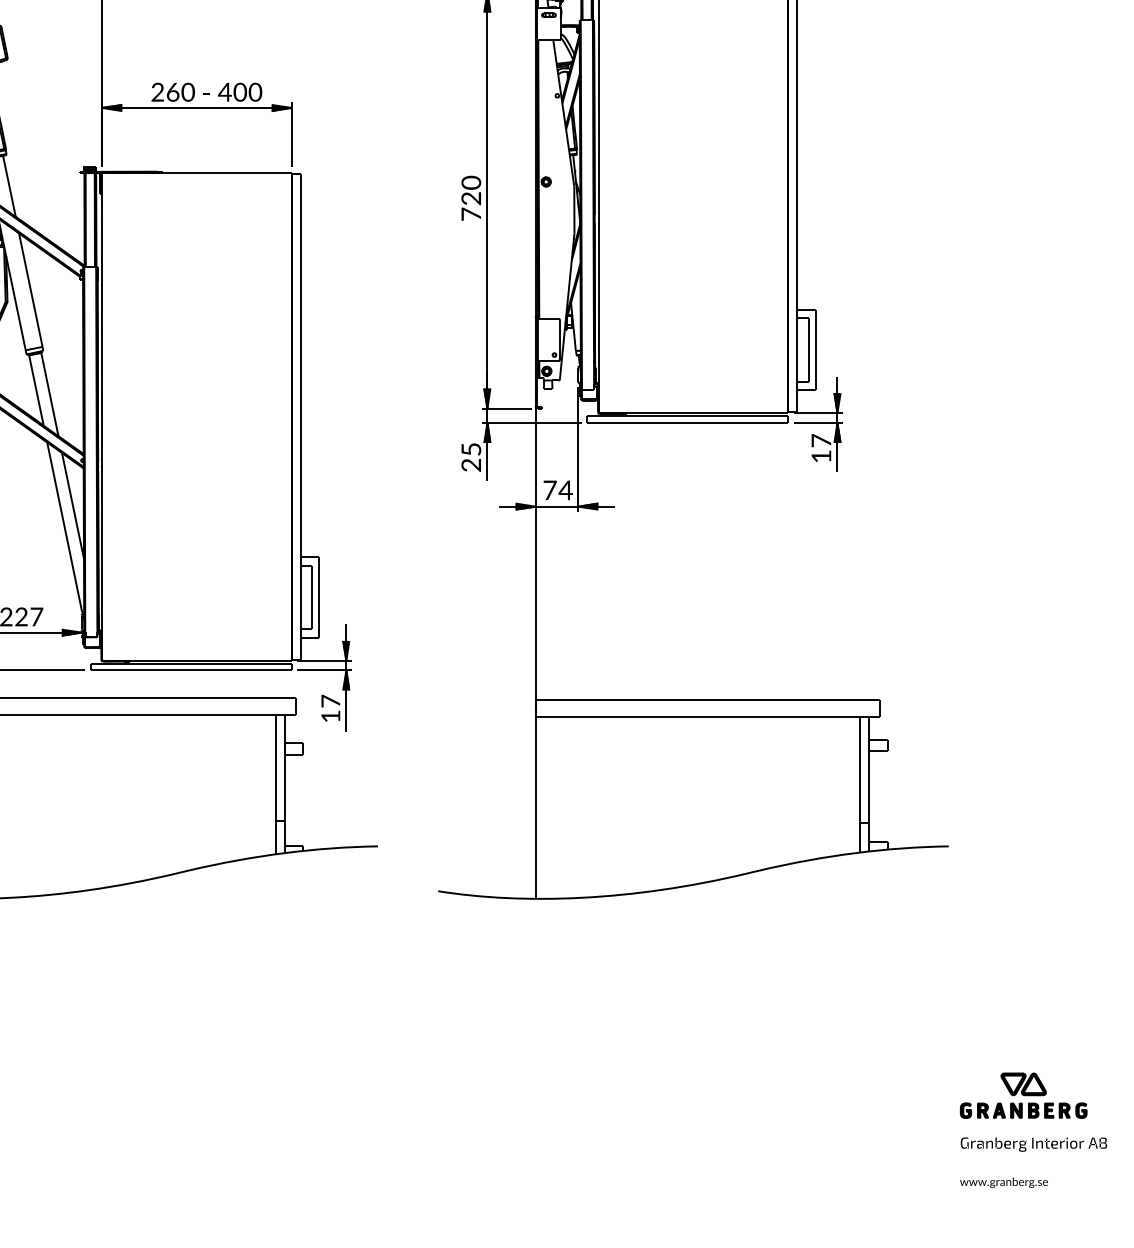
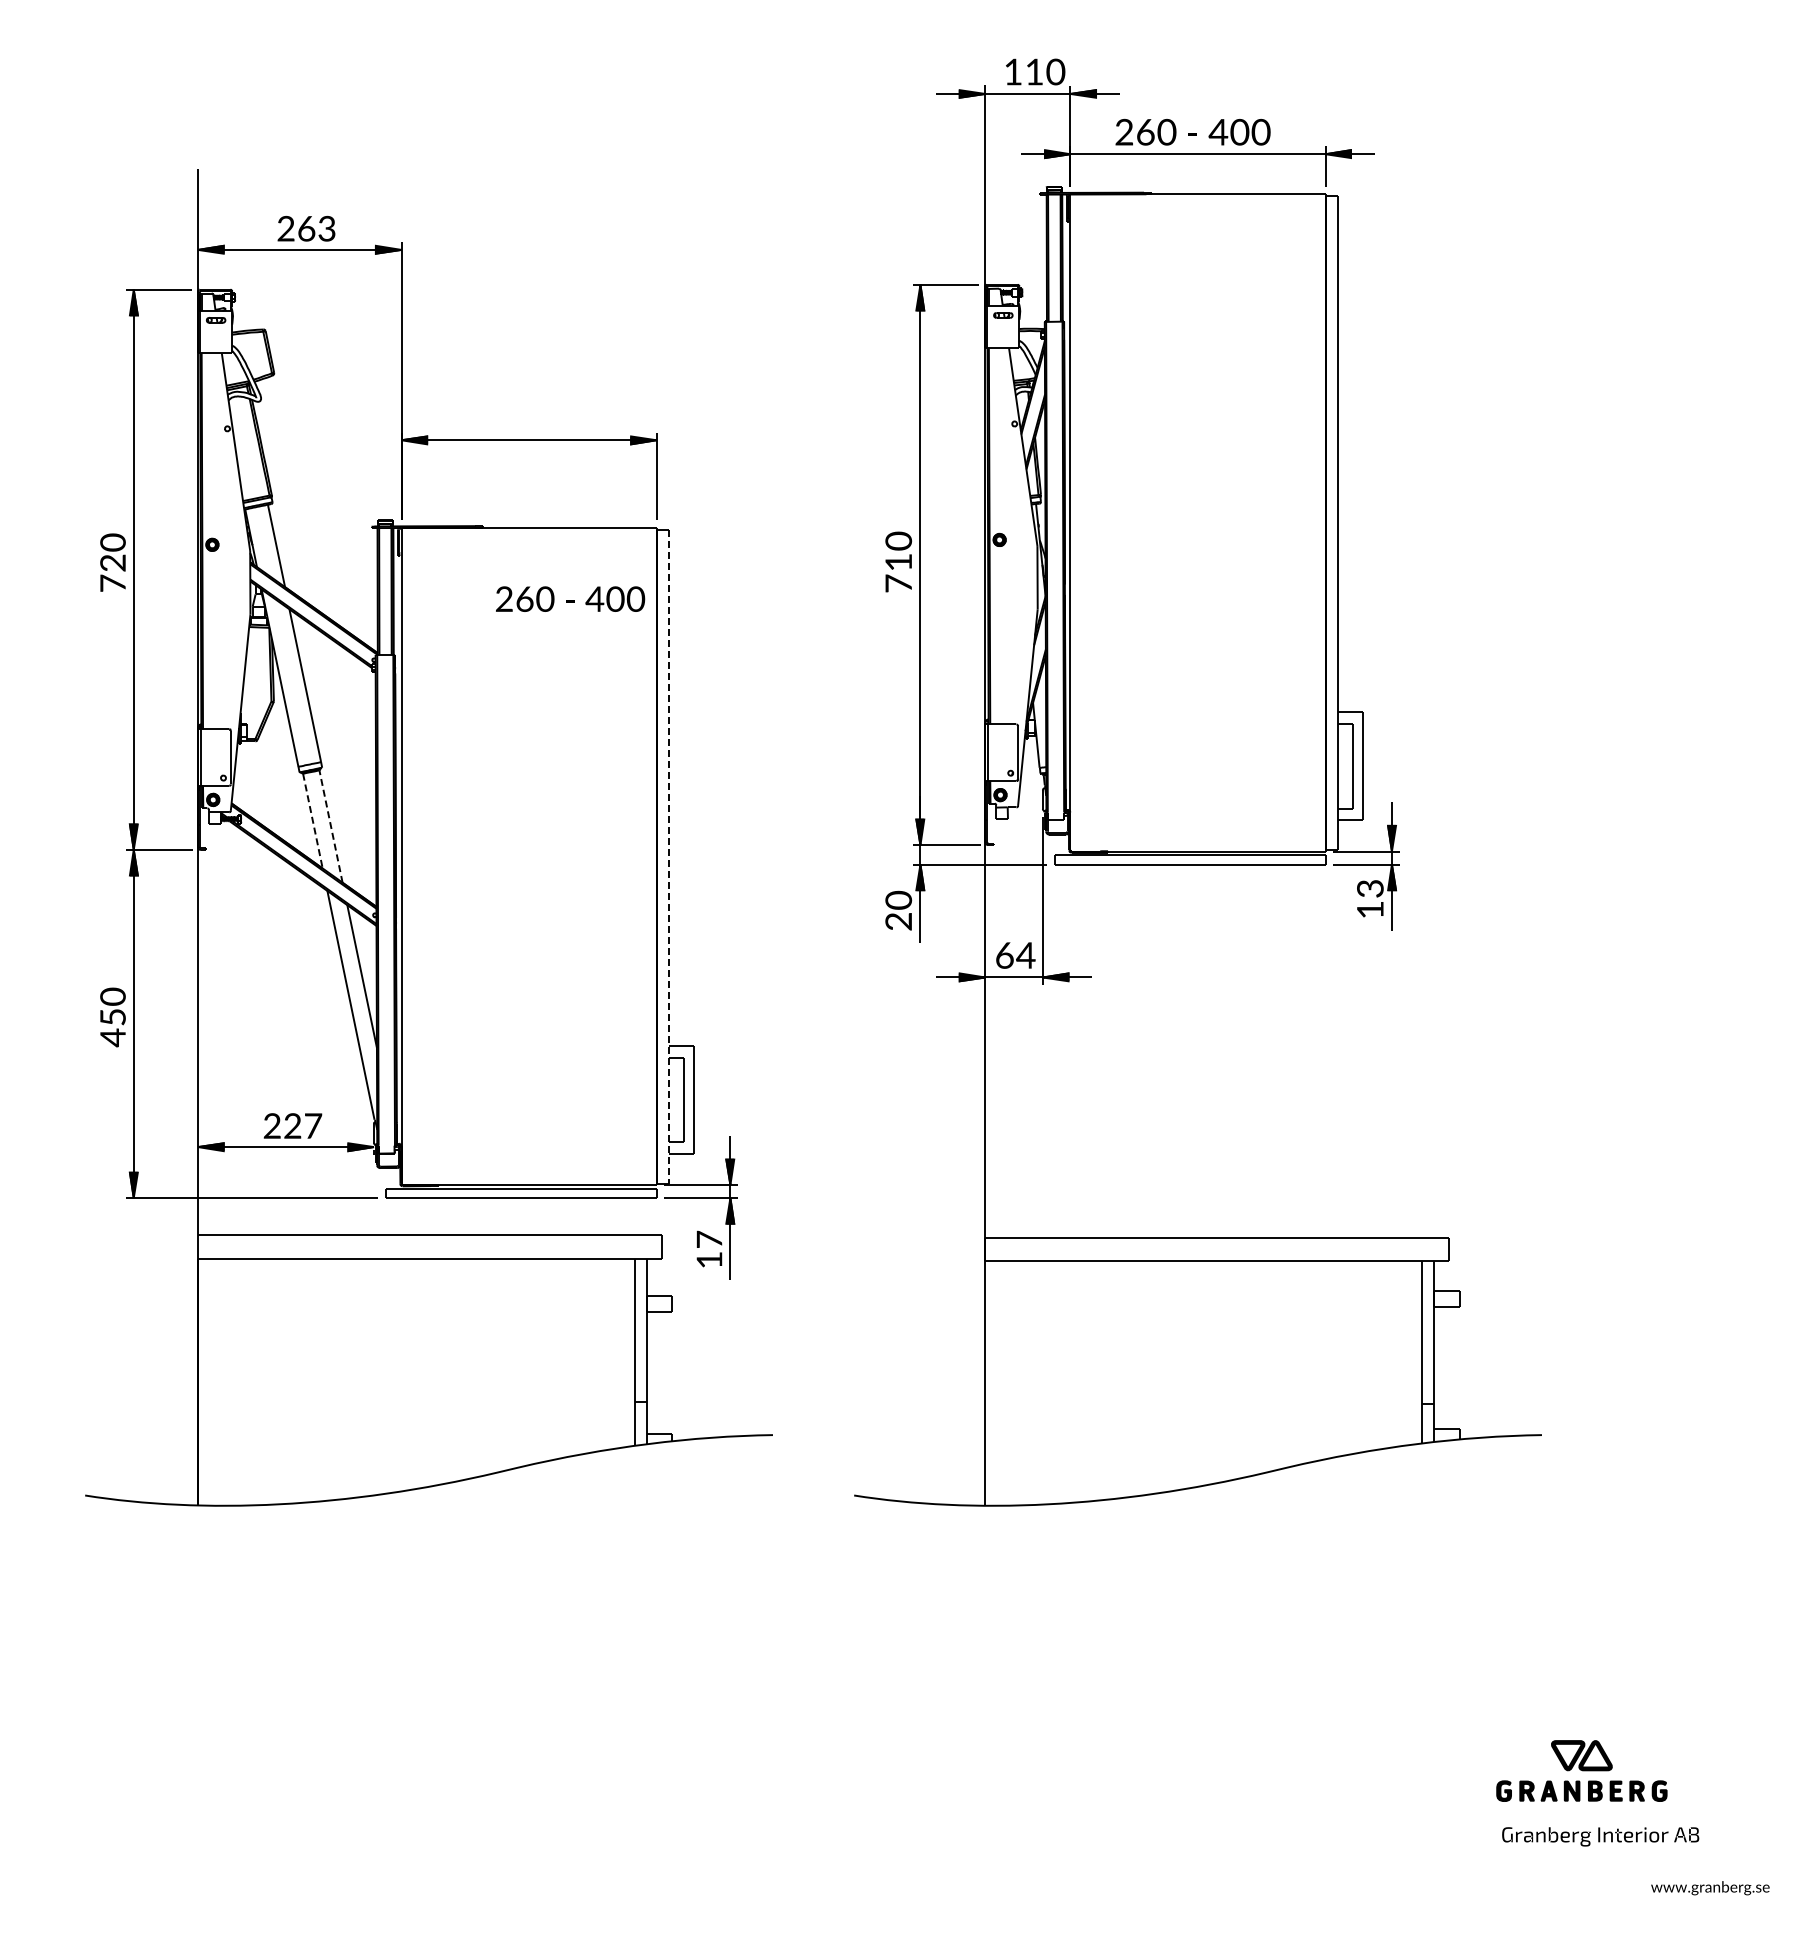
text: (206, 91) -> (570, 598), moved
text: (471, 198) -> (898, 562), 720 -> 710
line: (36, 390) -> (313, 821), solid -> dashed
line: (49, 394) -> (330, 826), solid -> dashed
line: (301, 416) -> (669, 856), solid -> dashed
text: (821, 440) -> (1370, 888), 17 -> 13
text: (471, 448) -> (898, 899), 25 -> 20
text: (549, 490) -> (1004, 955), 74 -> 64
part: (1023, 1095) -> (1581, 1770), moved
text: (1033, 1144) -> (1600, 1836), moved
text: (1004, 1182) -> (1710, 1888), moved

